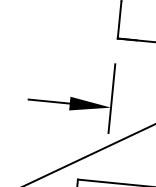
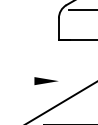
line: (111, 98) -> (58, 75), removed
line: (47, 102) -> (21, 81), removed

